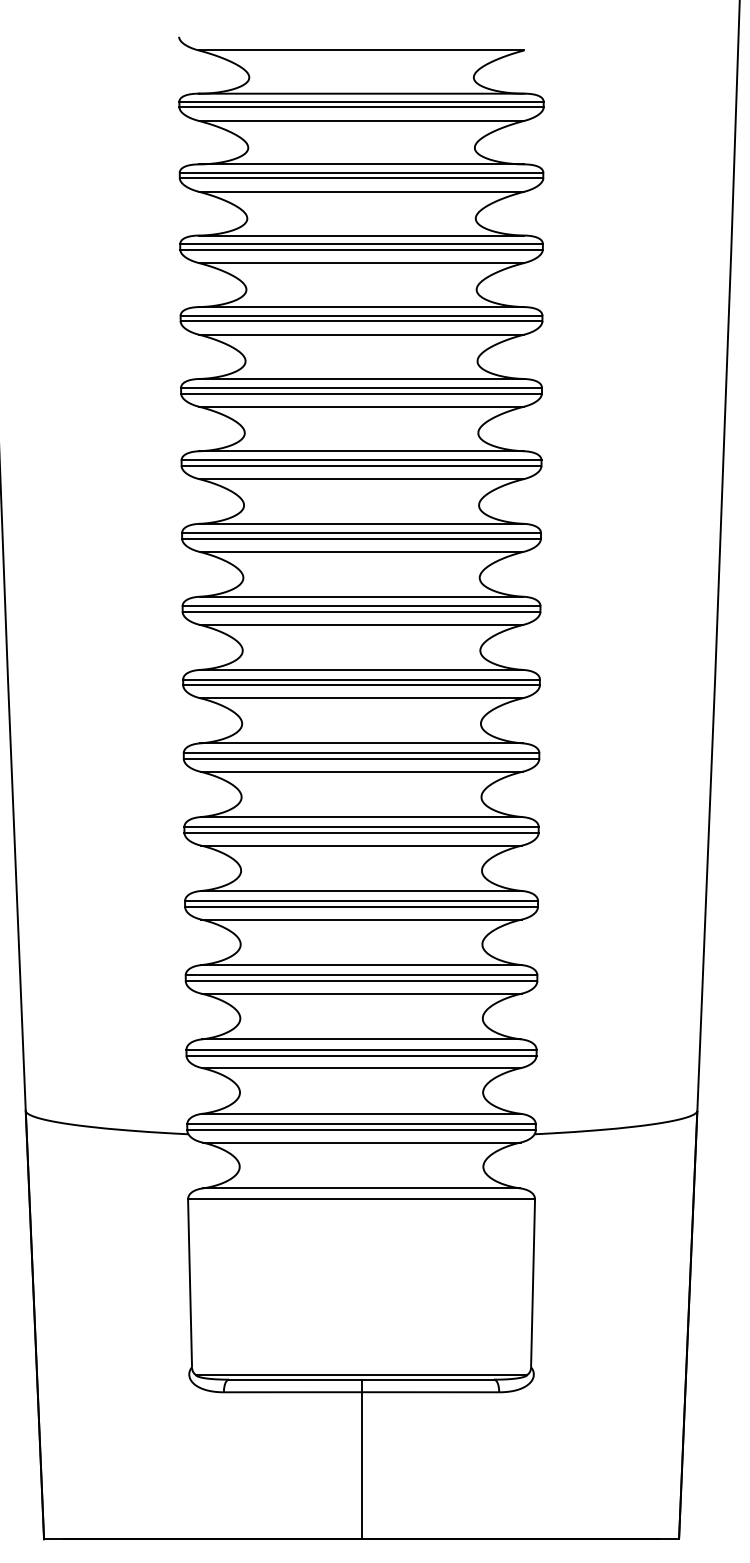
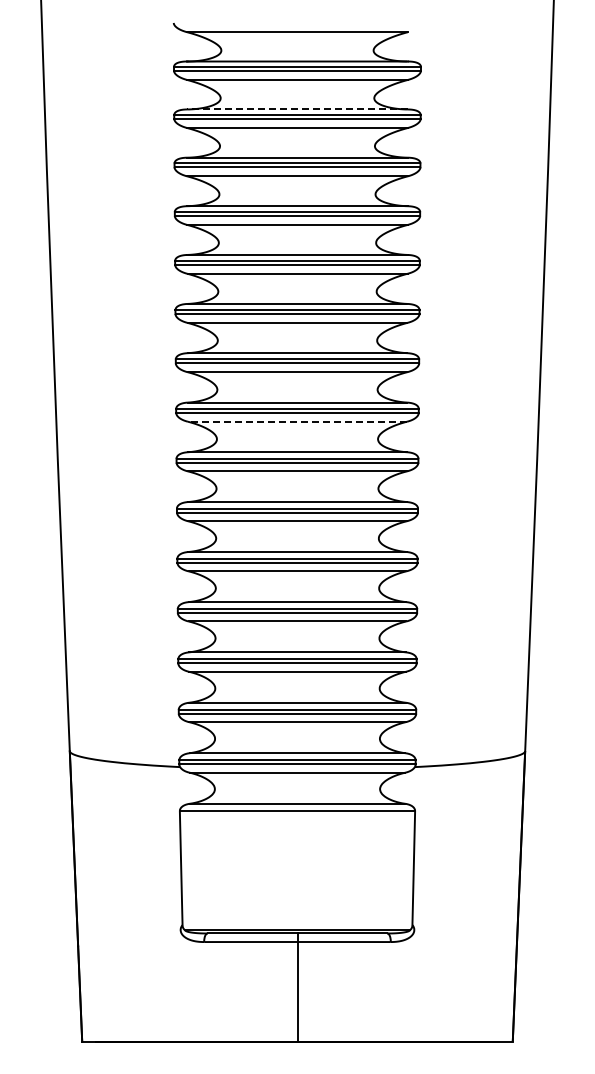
line: (361, 164) -> (297, 109), solid -> dashed
line: (361, 624) -> (297, 421), solid -> dashed

